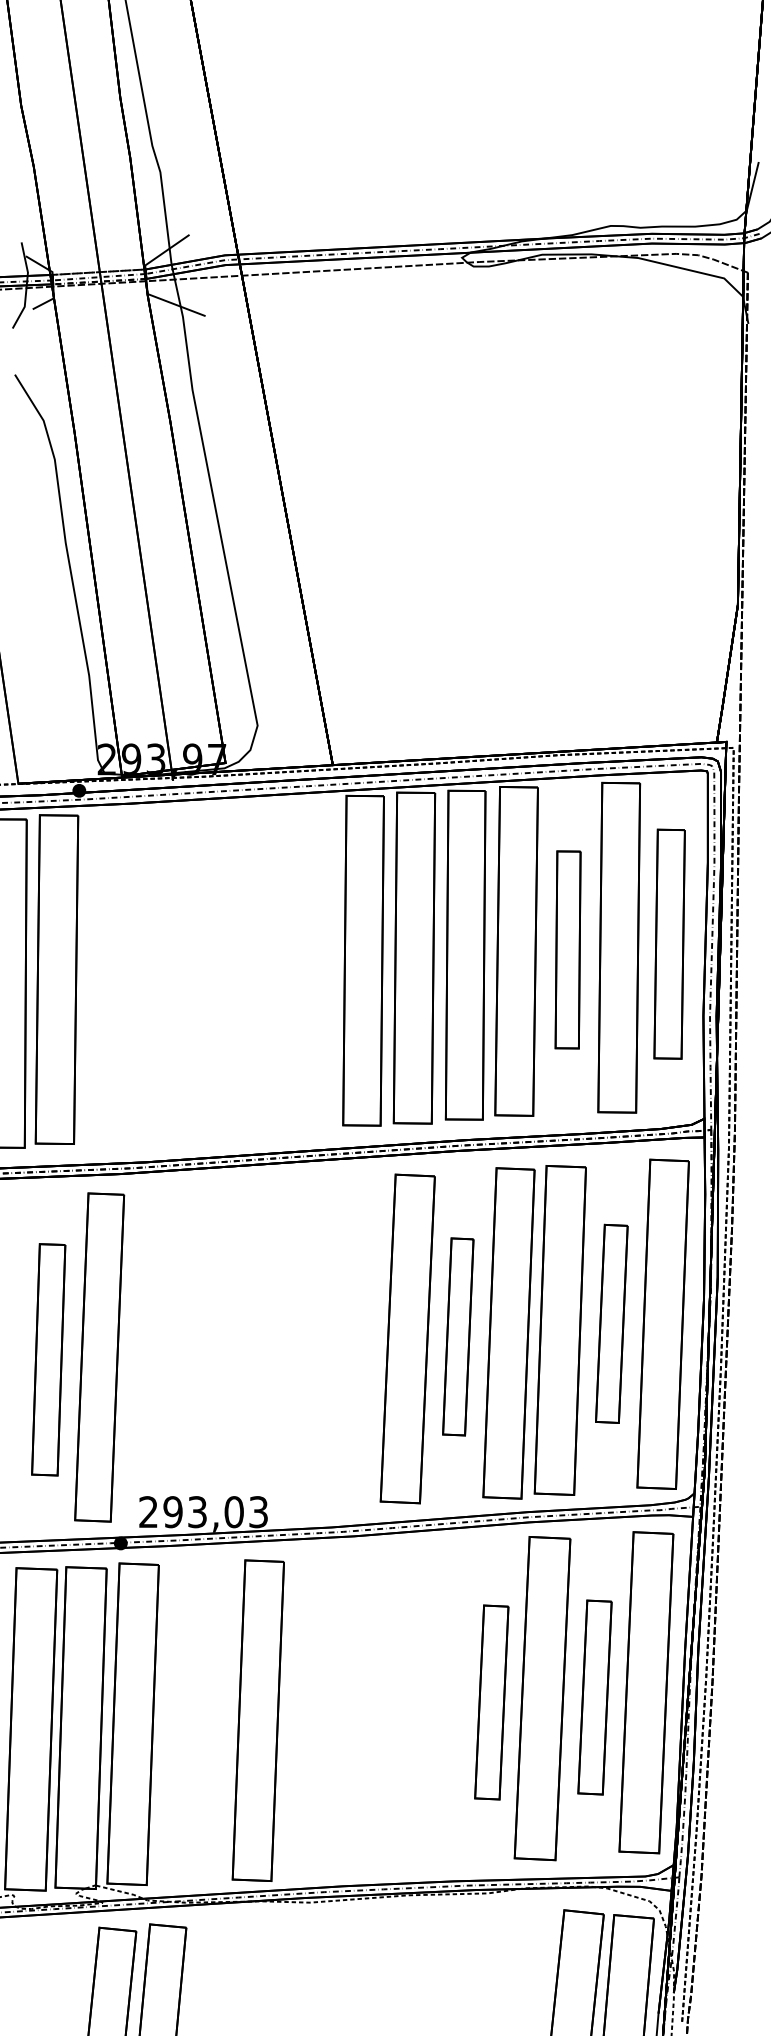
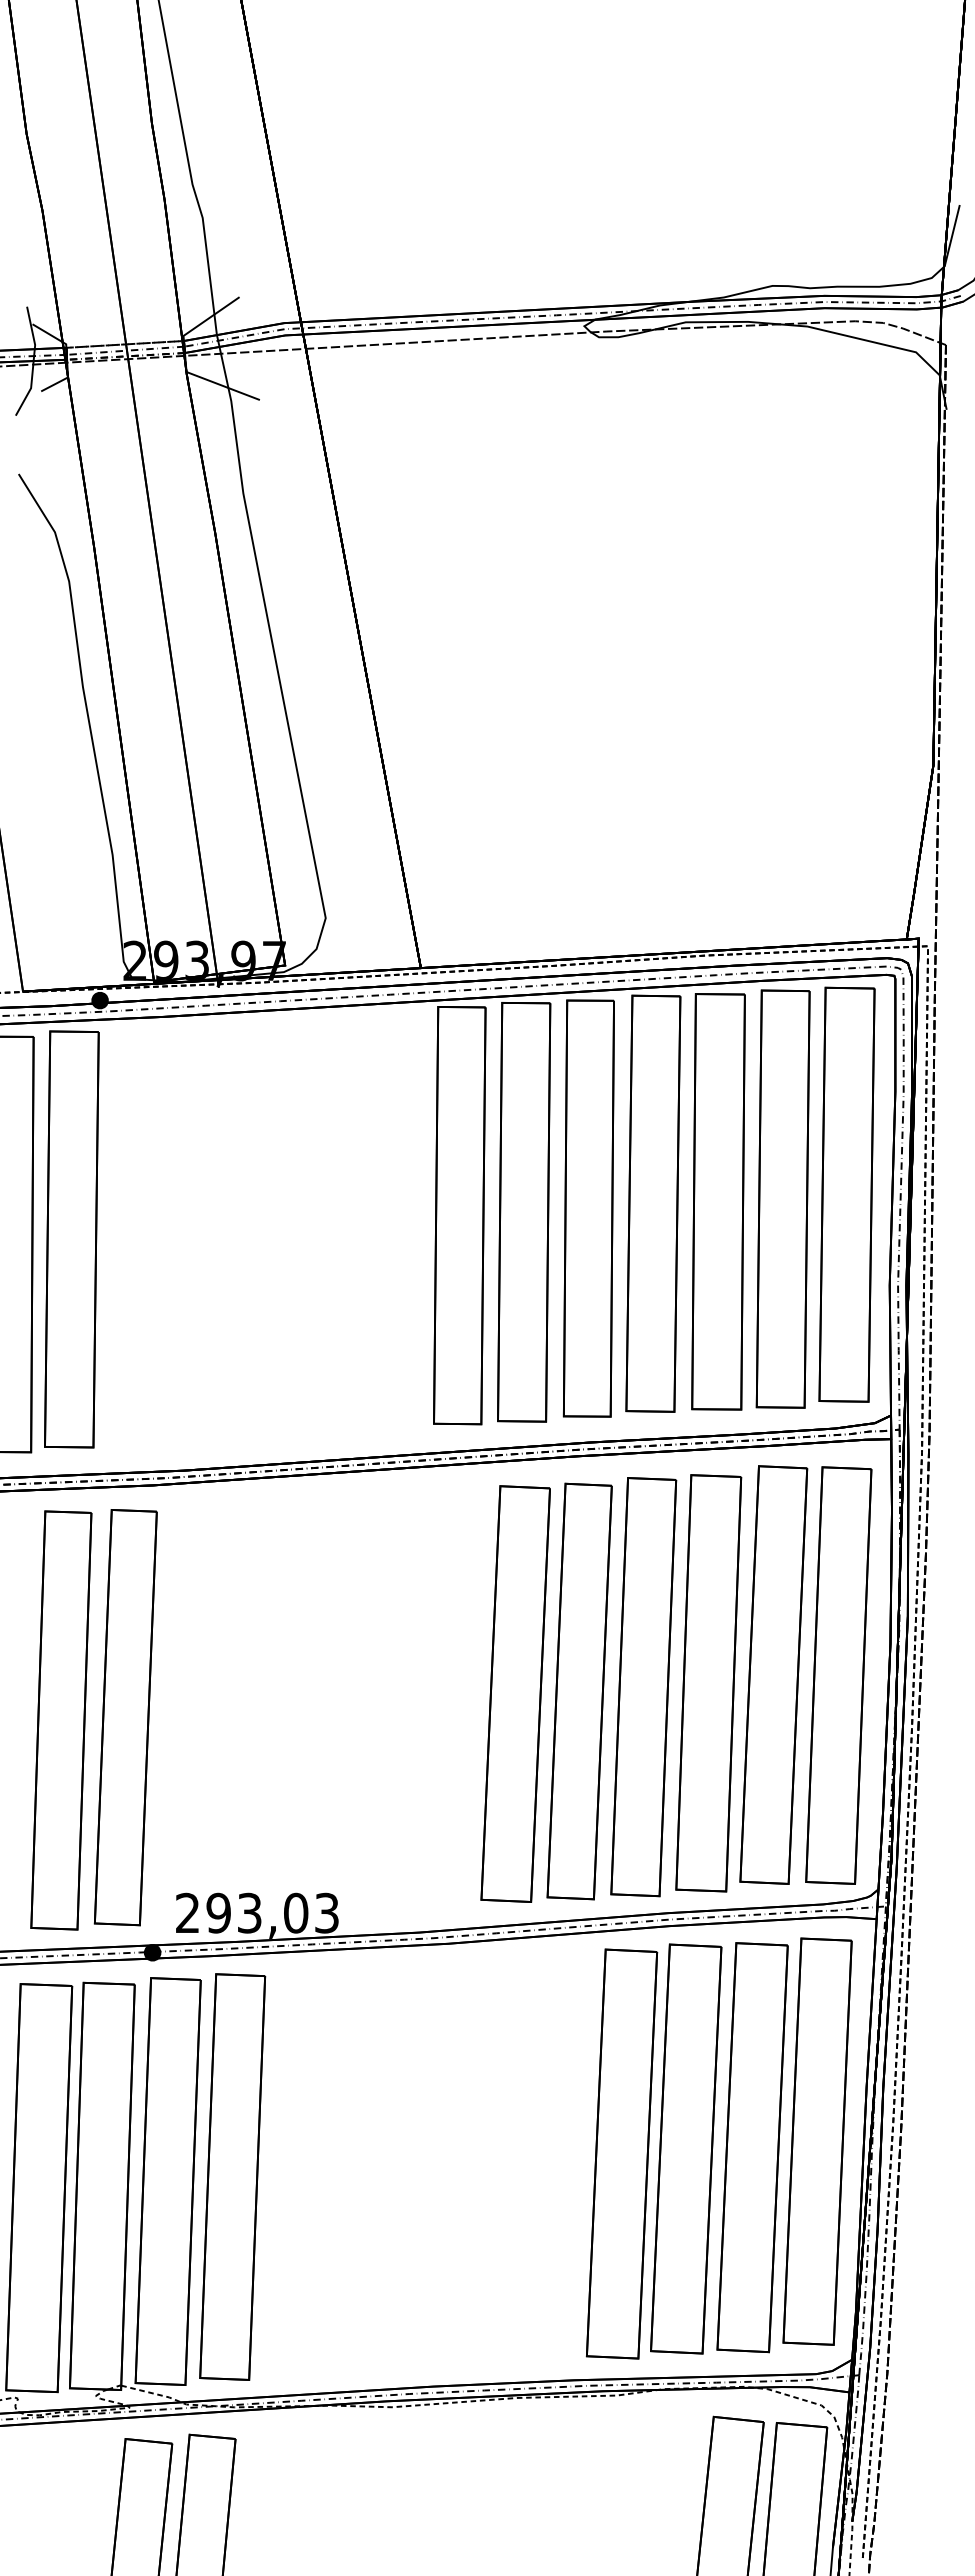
part: (669, 944) -> (846, 1194), size x1.43
part: (568, 949) -> (718, 1201), size x1.67
part: (611, 1323) -> (773, 1674), size x1.67
part: (458, 1336) -> (579, 1691), size x1.67
part: (48, 1359) -> (61, 1720), size x1.43
part: (594, 1697) -> (752, 2147), size x1.67
part: (491, 1702) -> (621, 2153), size x1.67
part: (258, 1720) -> (232, 2176), moved

